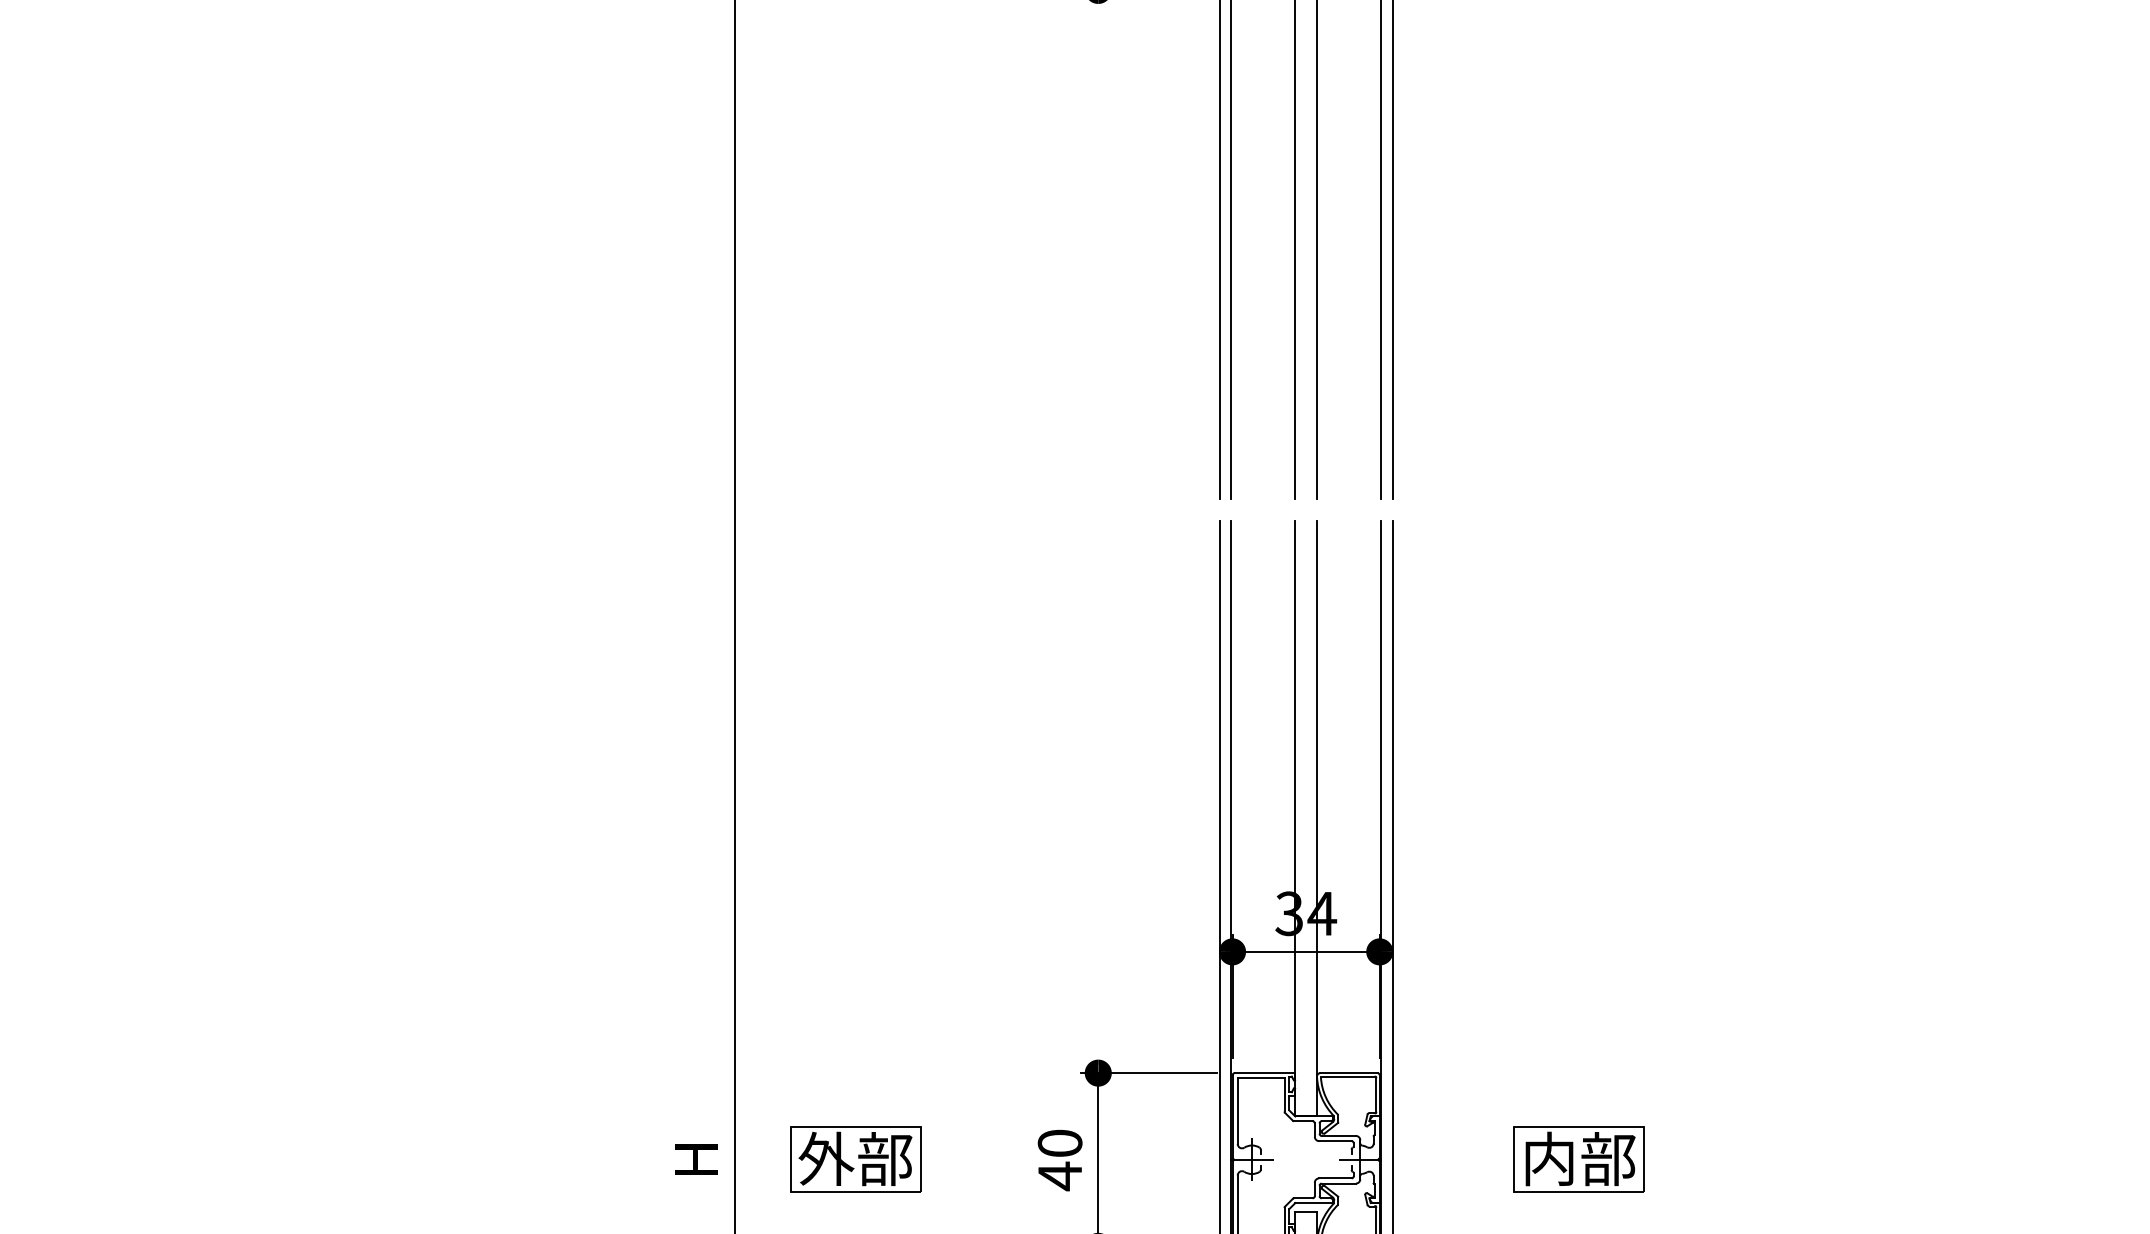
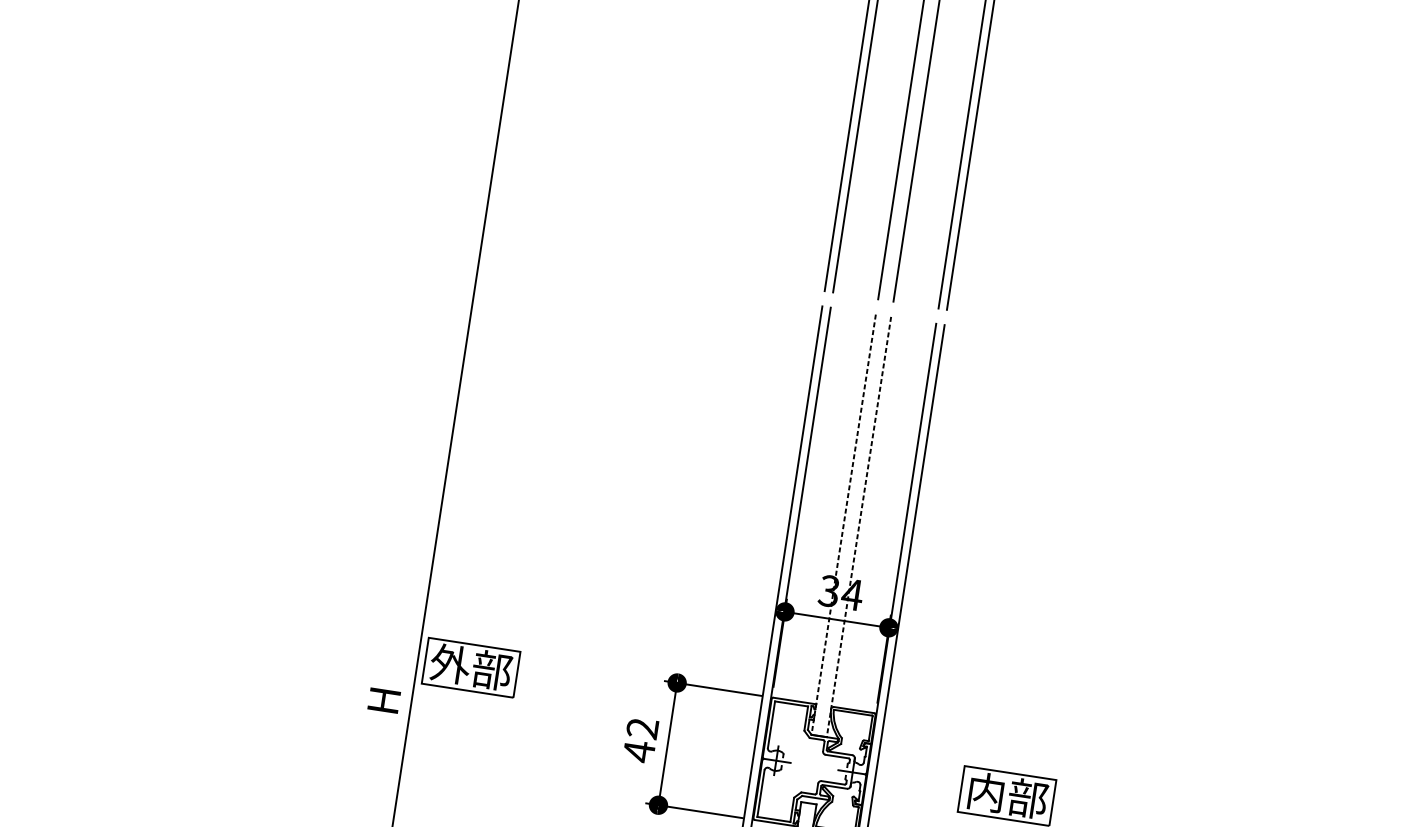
line: (1295, 818) -> (843, 524), solid -> dashed
line: (1316, 818) -> (858, 526), solid -> dashed
text: (1059, 1143) -> (642, 728), 40 -> 42
part: (855, 1159) -> (470, 667), moved

